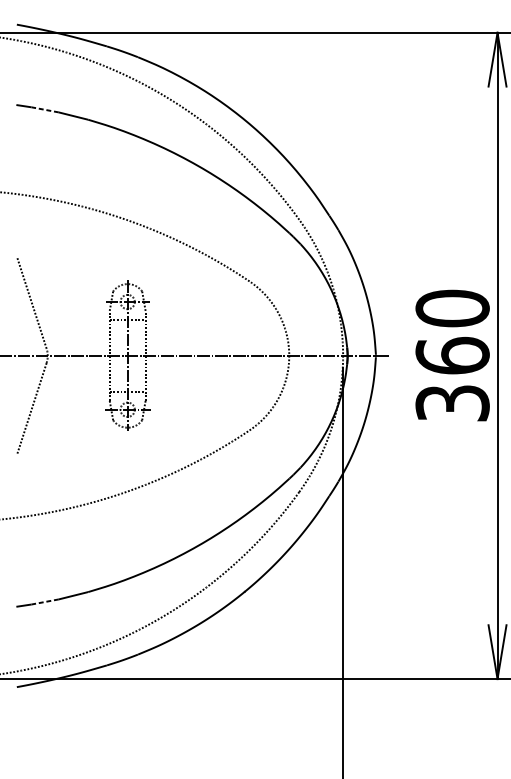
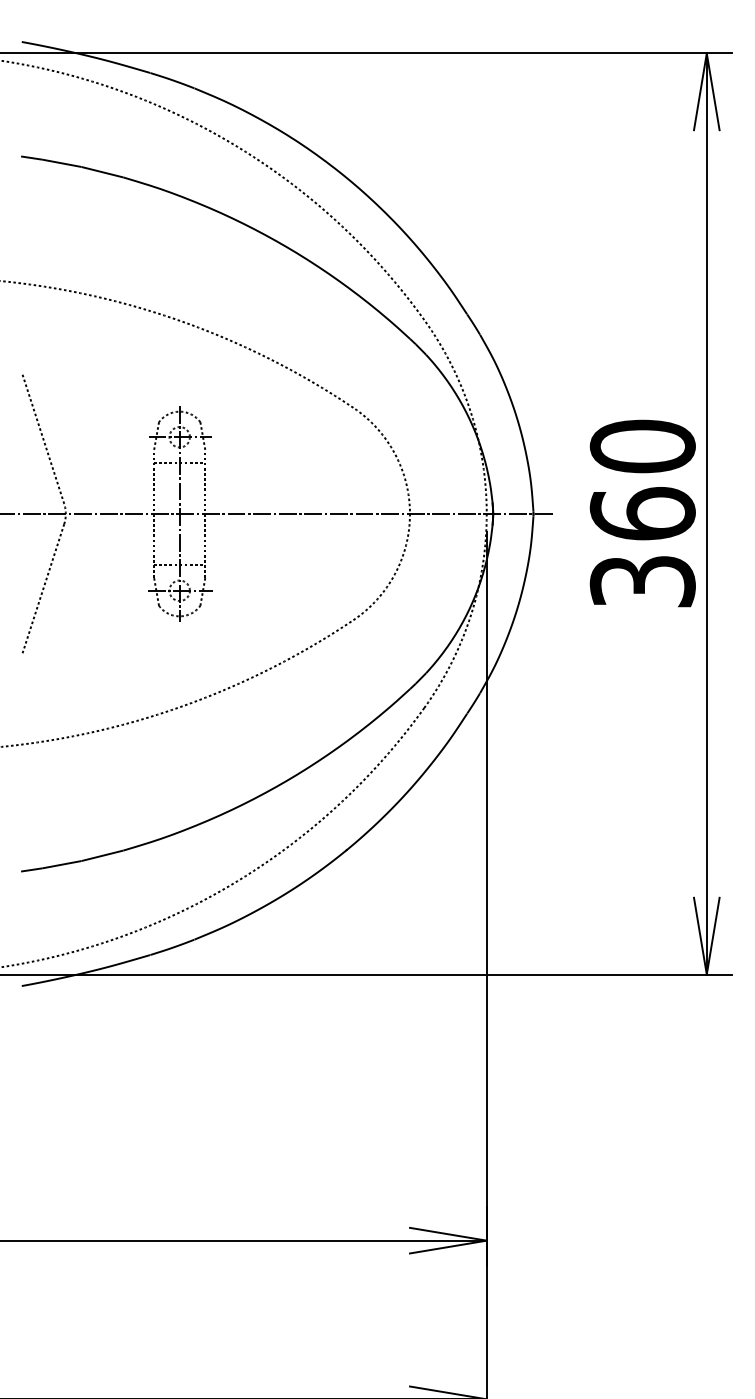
line: (45, 109) -> (62, 163), dashed -> solid
line: (45, 601) -> (62, 864), dashed -> solid

